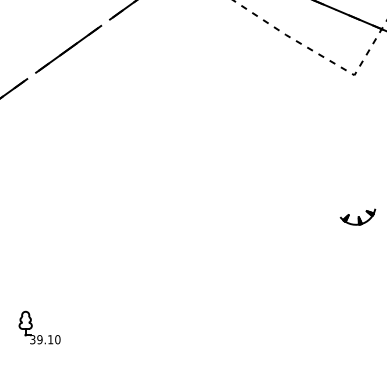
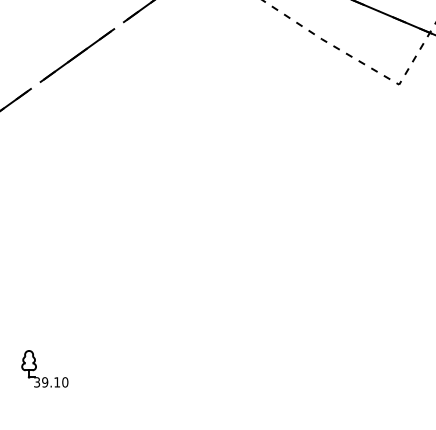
part: (358, 217) -> (403, 244), removed

